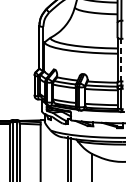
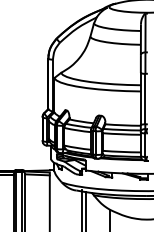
line: (121, 59) -> (145, 98), dashed -> solid

